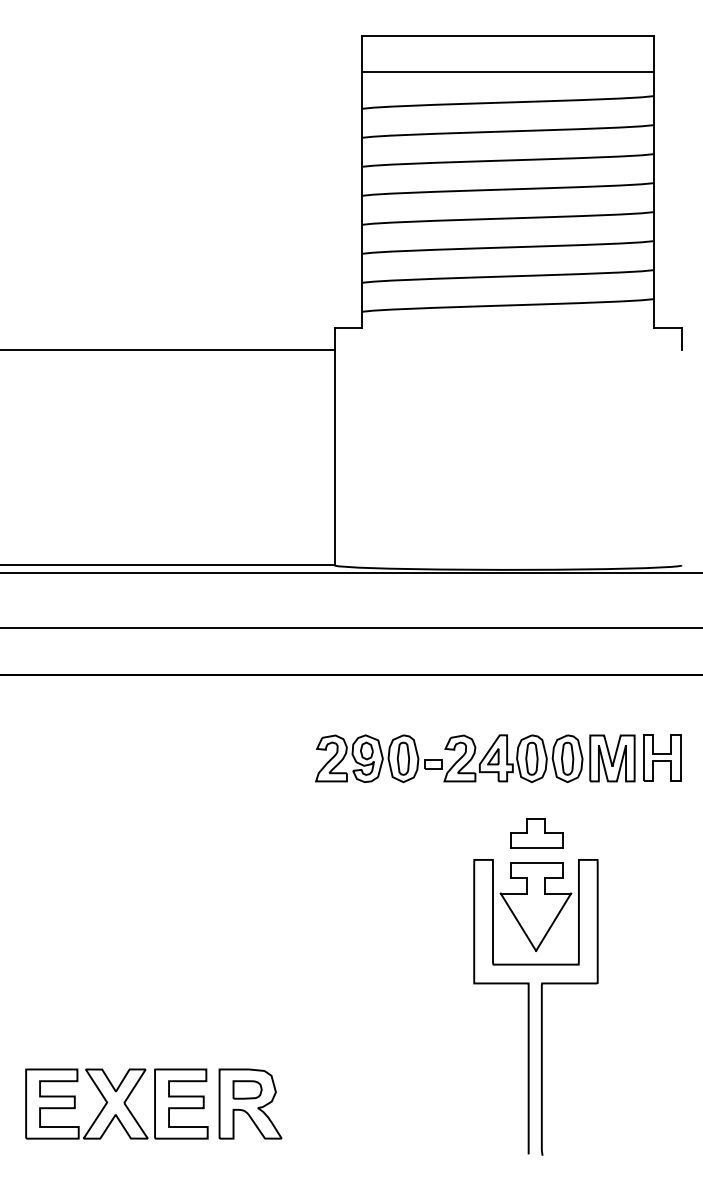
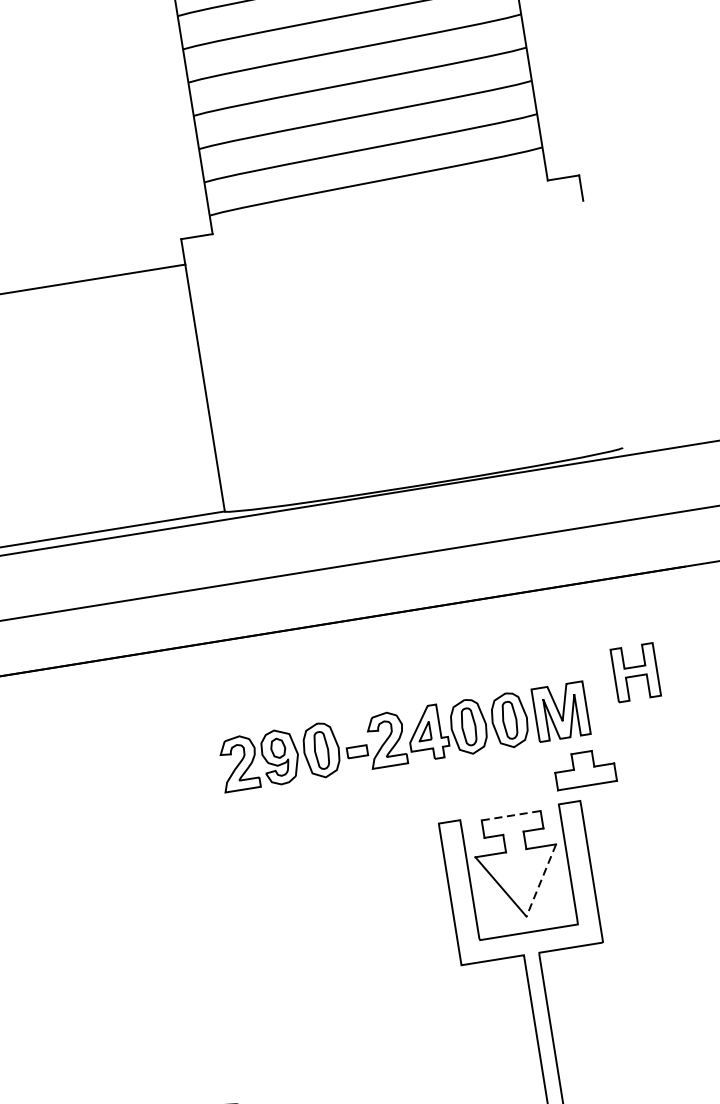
part: (475, 758) -> (404, 736), moved
part: (536, 833) -> (584, 769), moved
line: (536, 863) -> (510, 816), solid -> dashed
line: (553, 922) -> (541, 880), solid -> dashed

